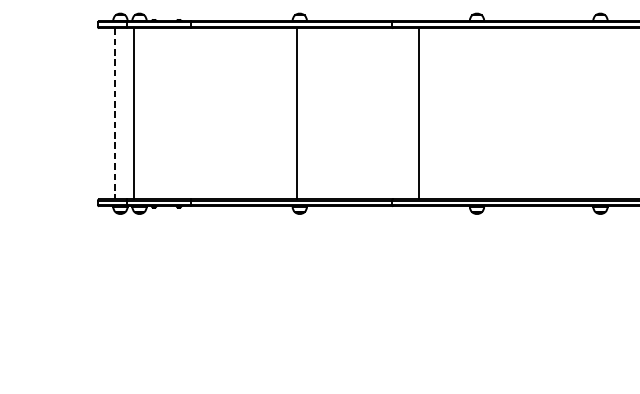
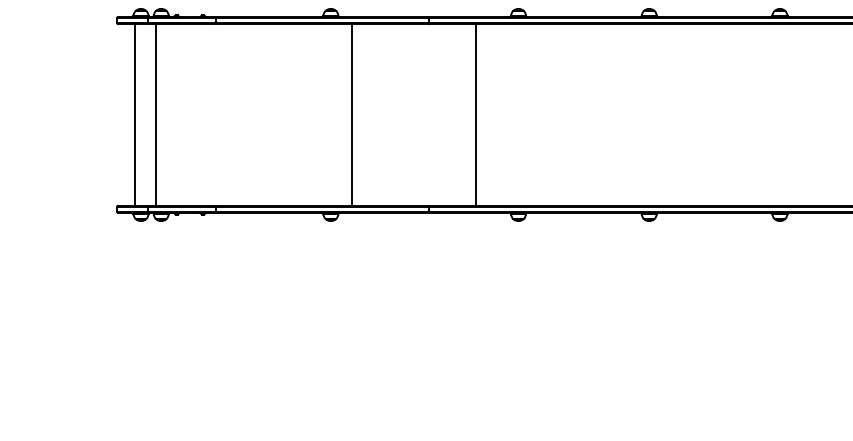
line: (114, 113) -> (134, 114), dashed -> solid
line: (297, 113) -> (352, 114), moved
line: (418, 113) -> (475, 114), moved

